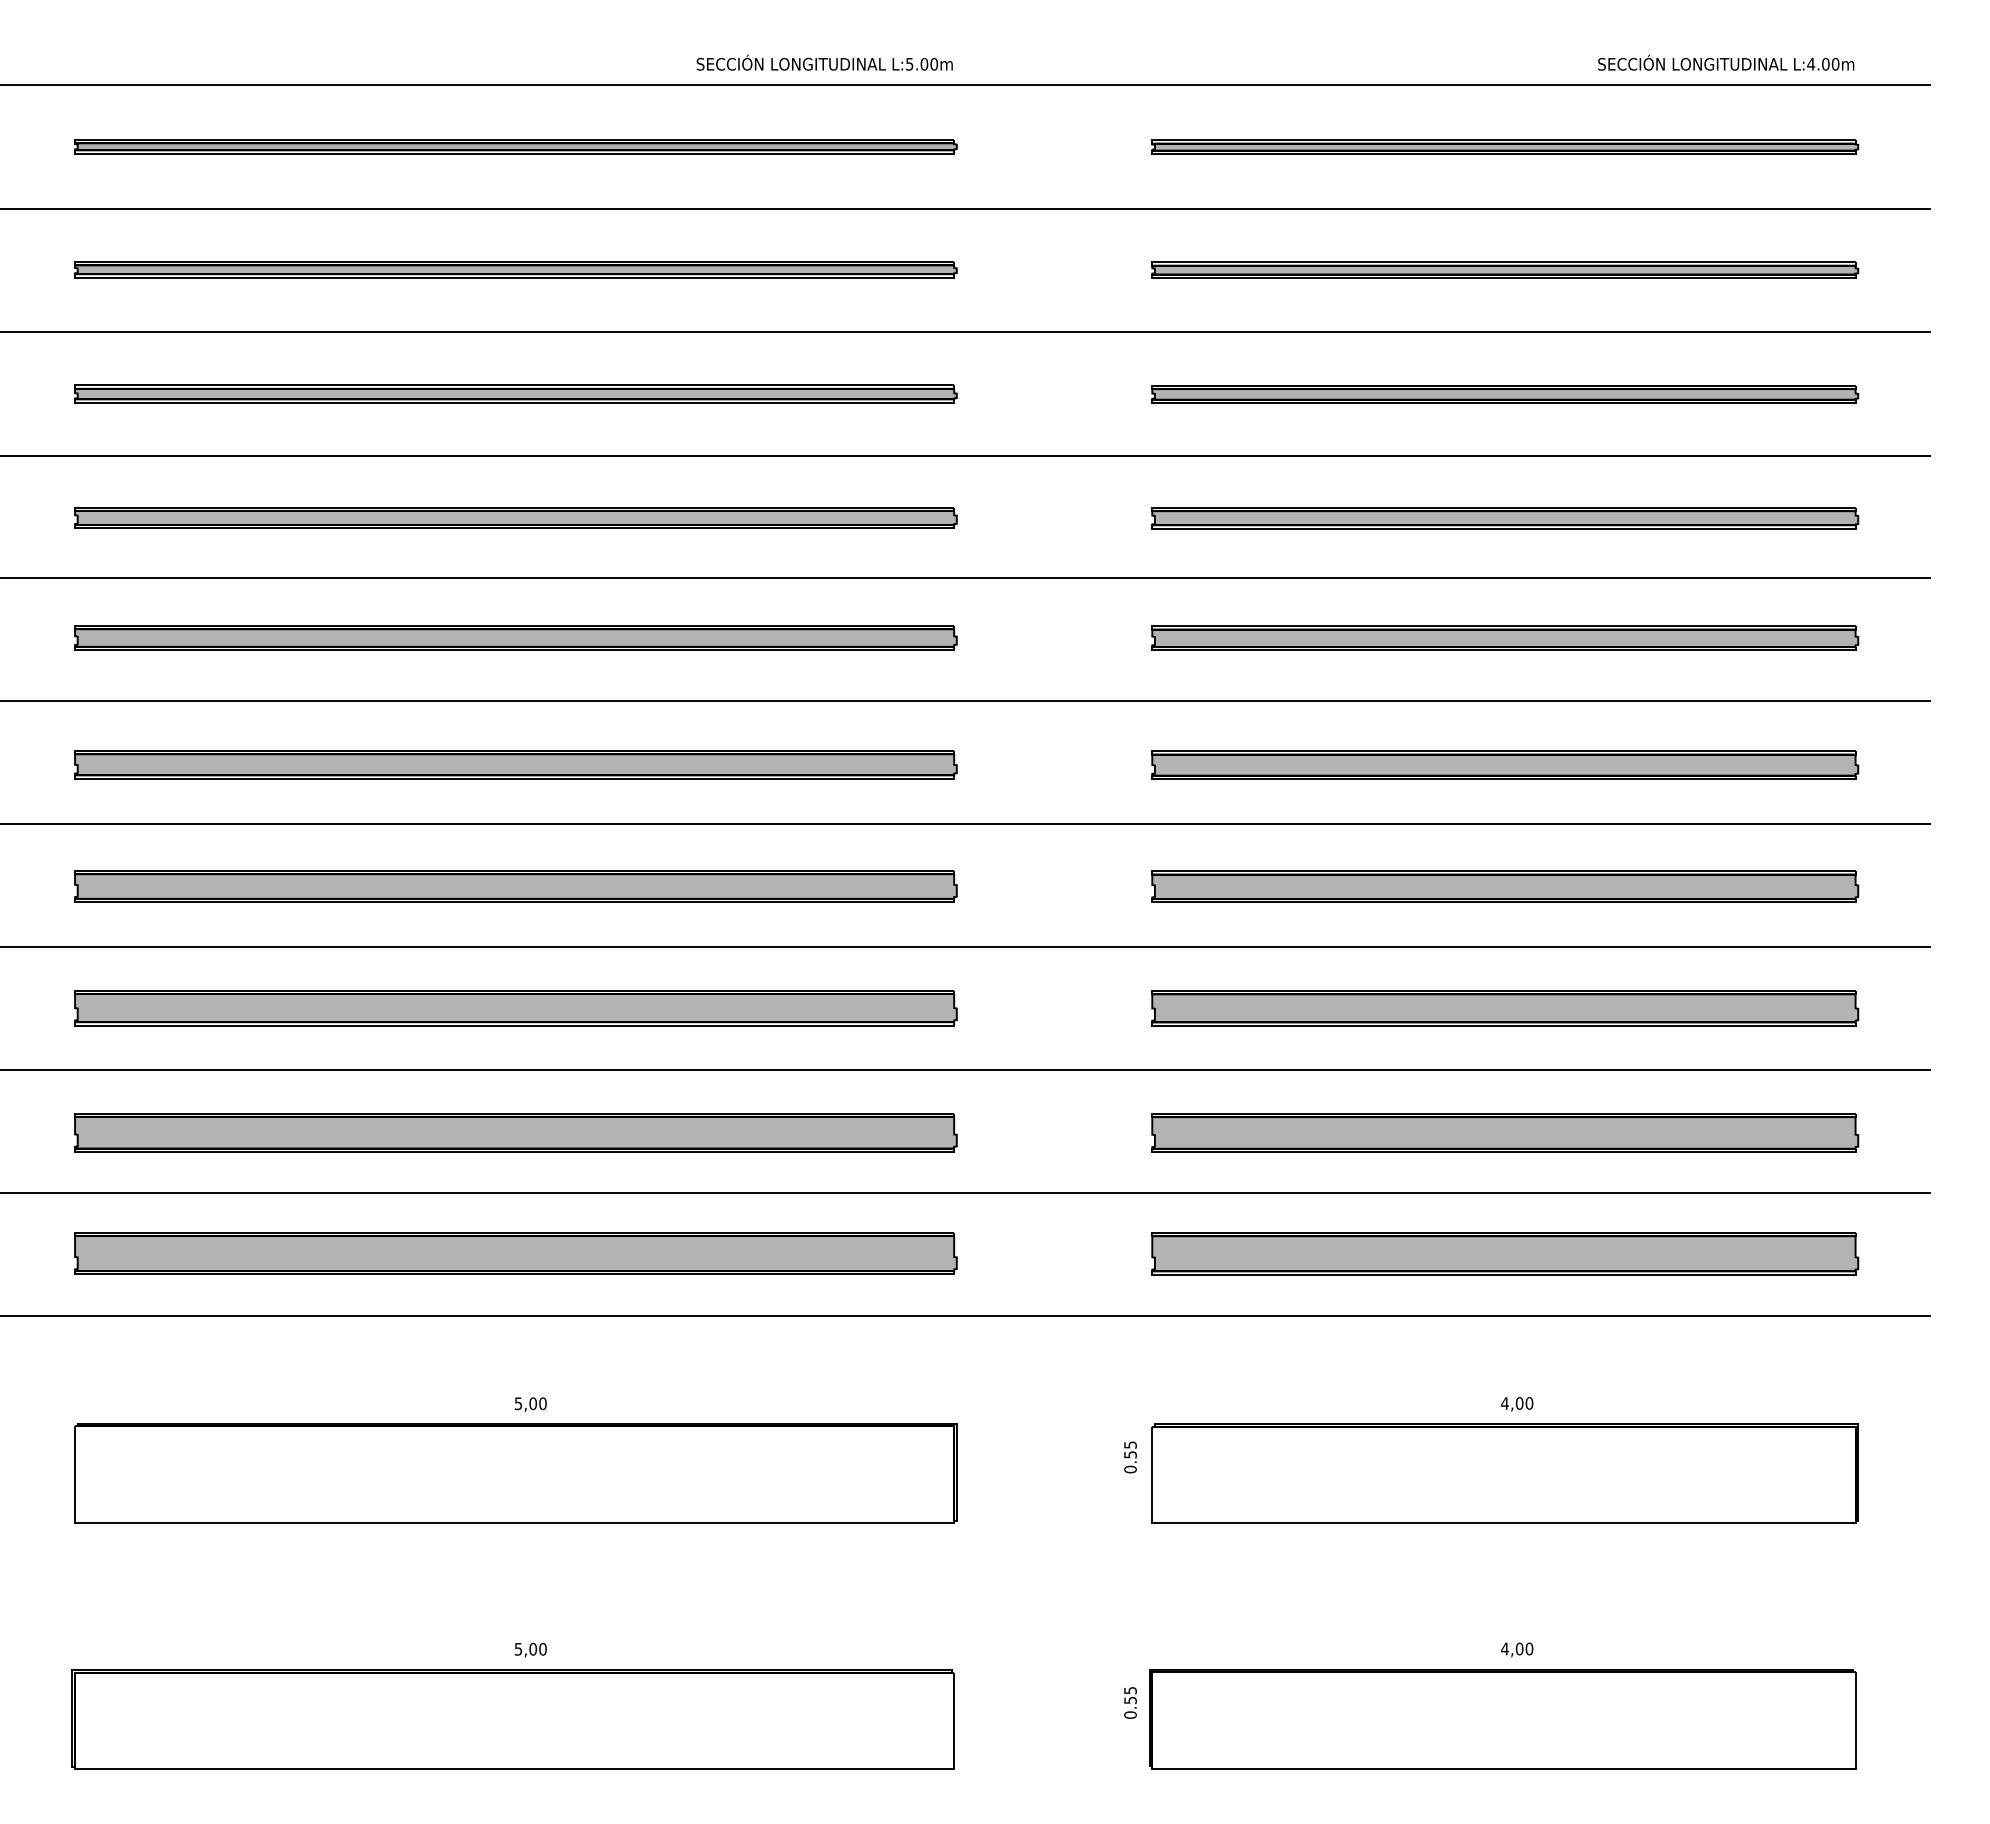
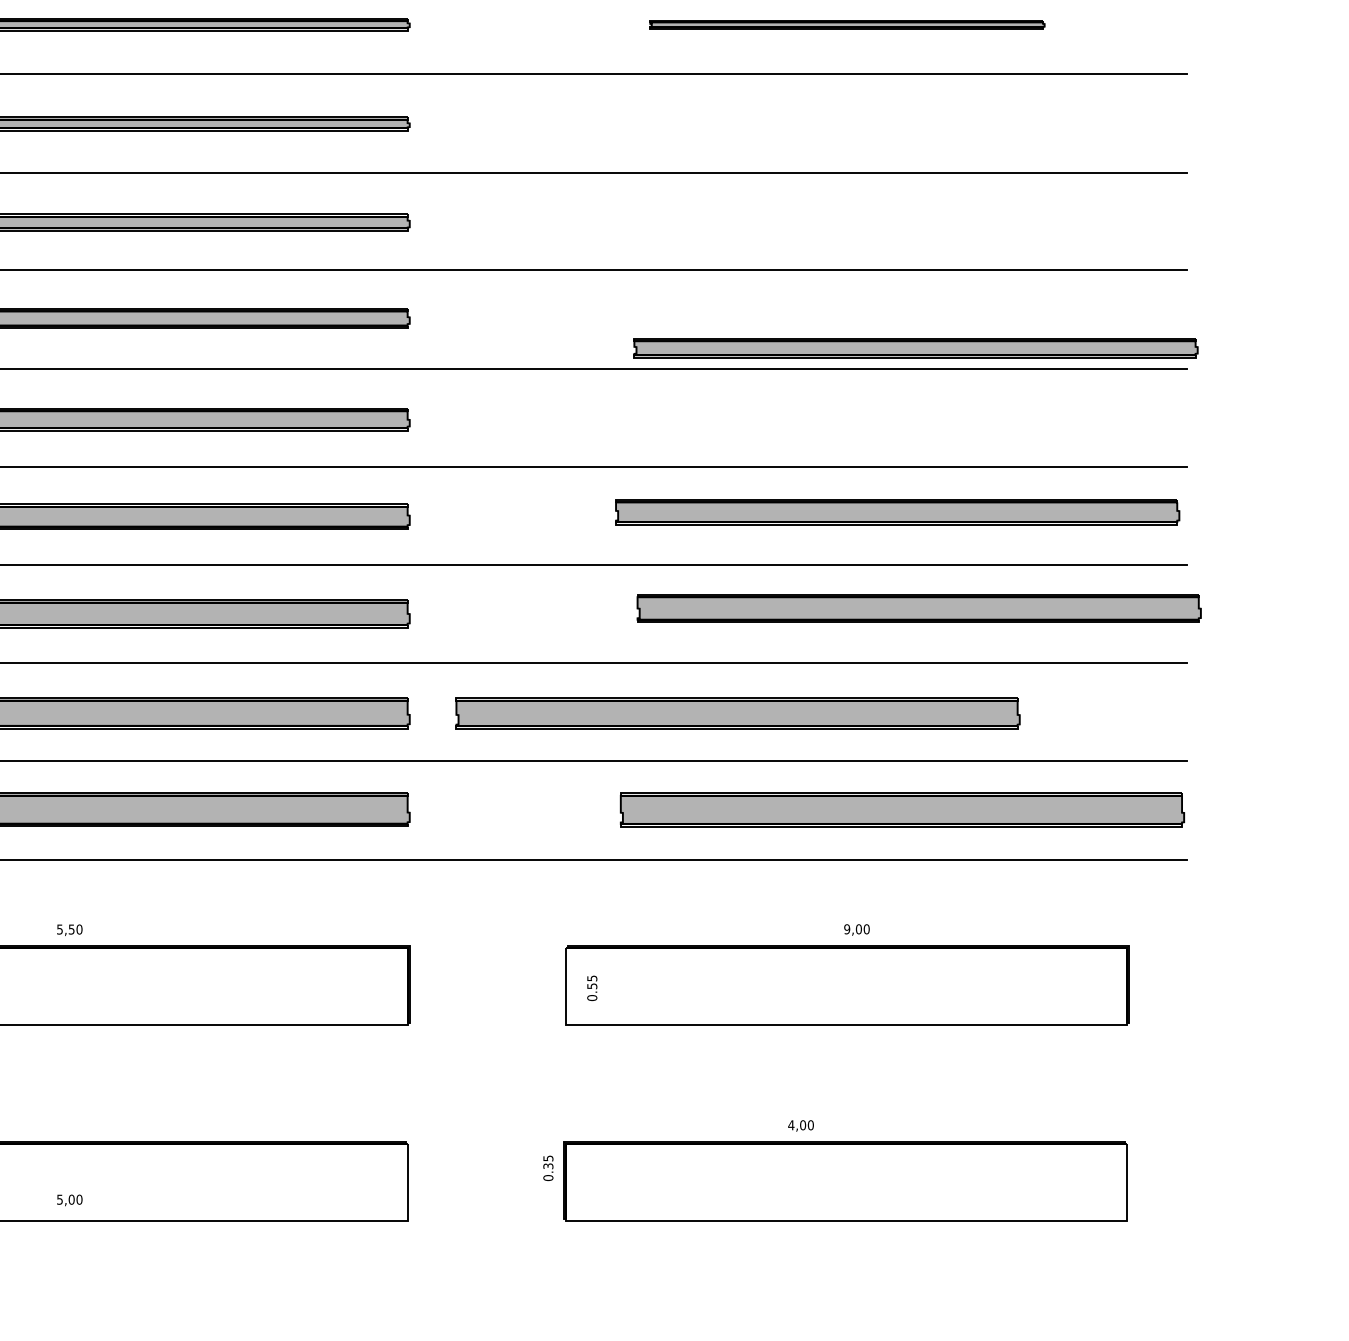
part: (1505, 269) -> (847, 24), size x0.7
part: (1505, 394) -> (847, 124), removed
part: (1505, 518) -> (847, 223), removed
part: (1505, 637) -> (916, 347), moved
part: (1505, 764) -> (847, 419), removed
part: (1505, 886) -> (897, 512), moved
part: (1505, 1008) -> (919, 608), moved
part: (1505, 1132) -> (738, 713), moved
part: (1505, 1253) -> (902, 809), moved
text: (532, 1403) -> (71, 929), 5,00 -> 5,50
text: (1504, 1403) -> (846, 929), 4,00 -> 9,00
text: (1130, 1457) -> (592, 988), moved
text: (1516, 1649) -> (800, 1125), moved
text: (530, 1650) -> (69, 1200), moved
text: (1130, 1699) -> (548, 1165), 0.55 -> 0.35

